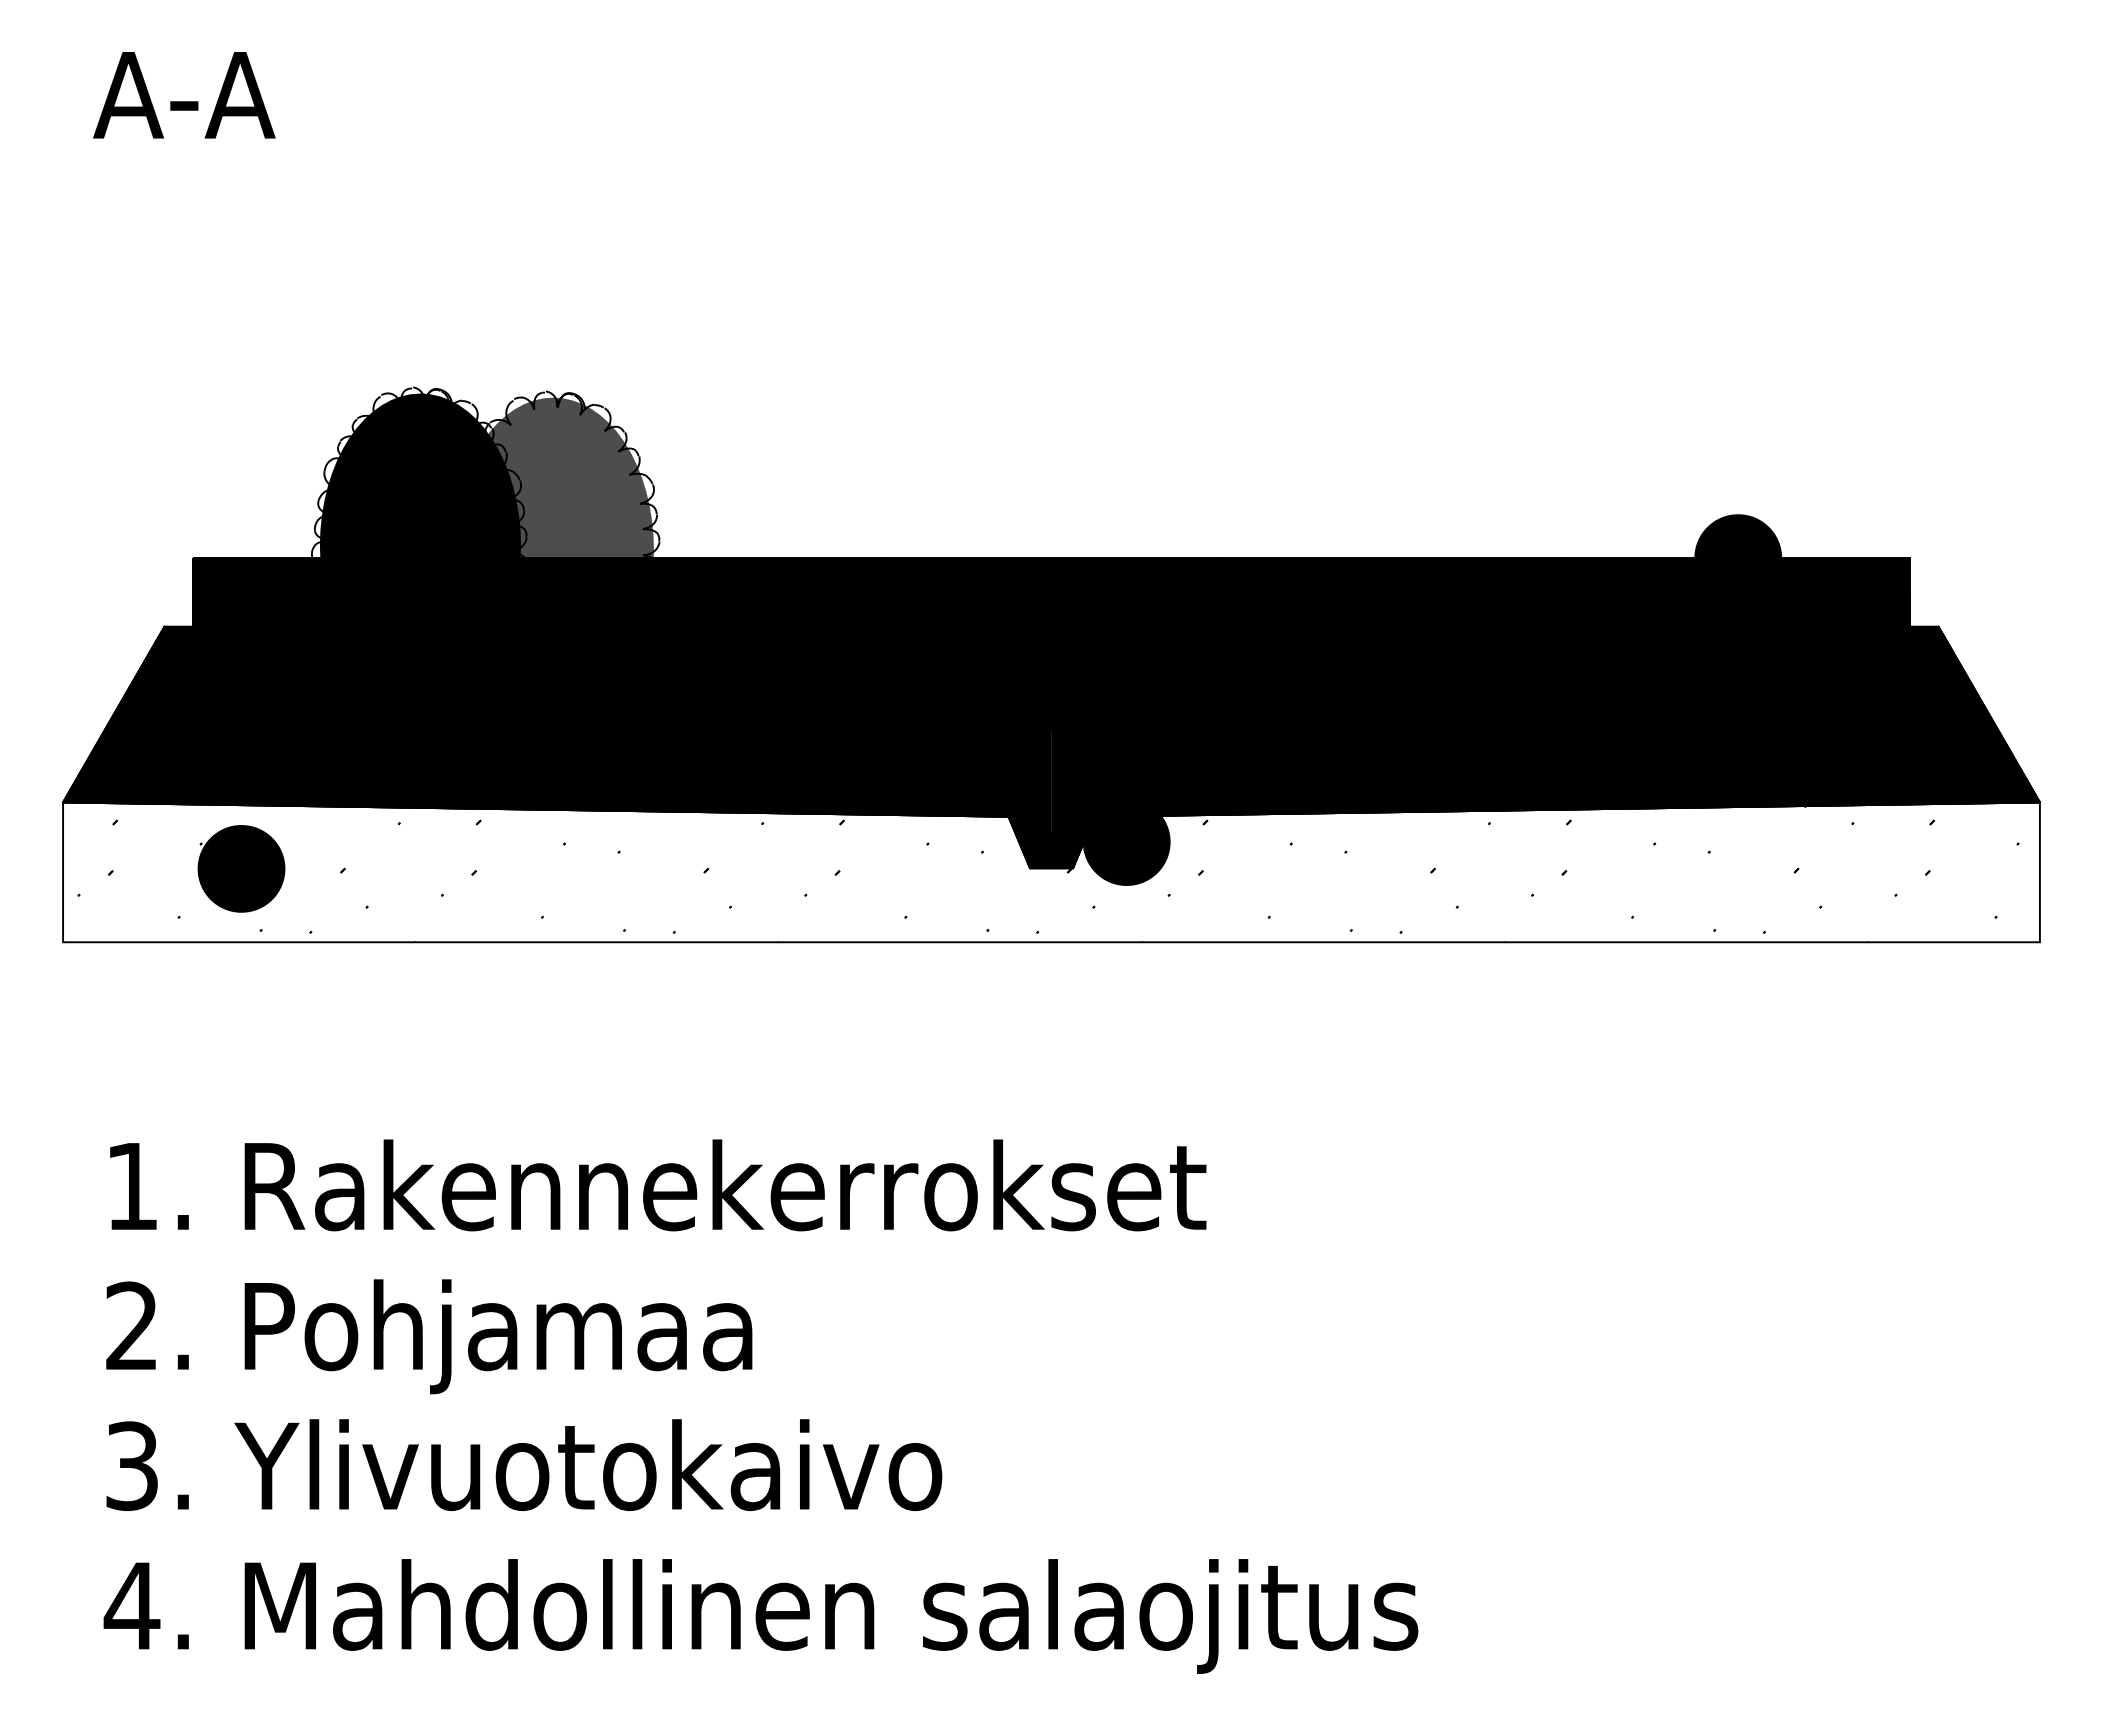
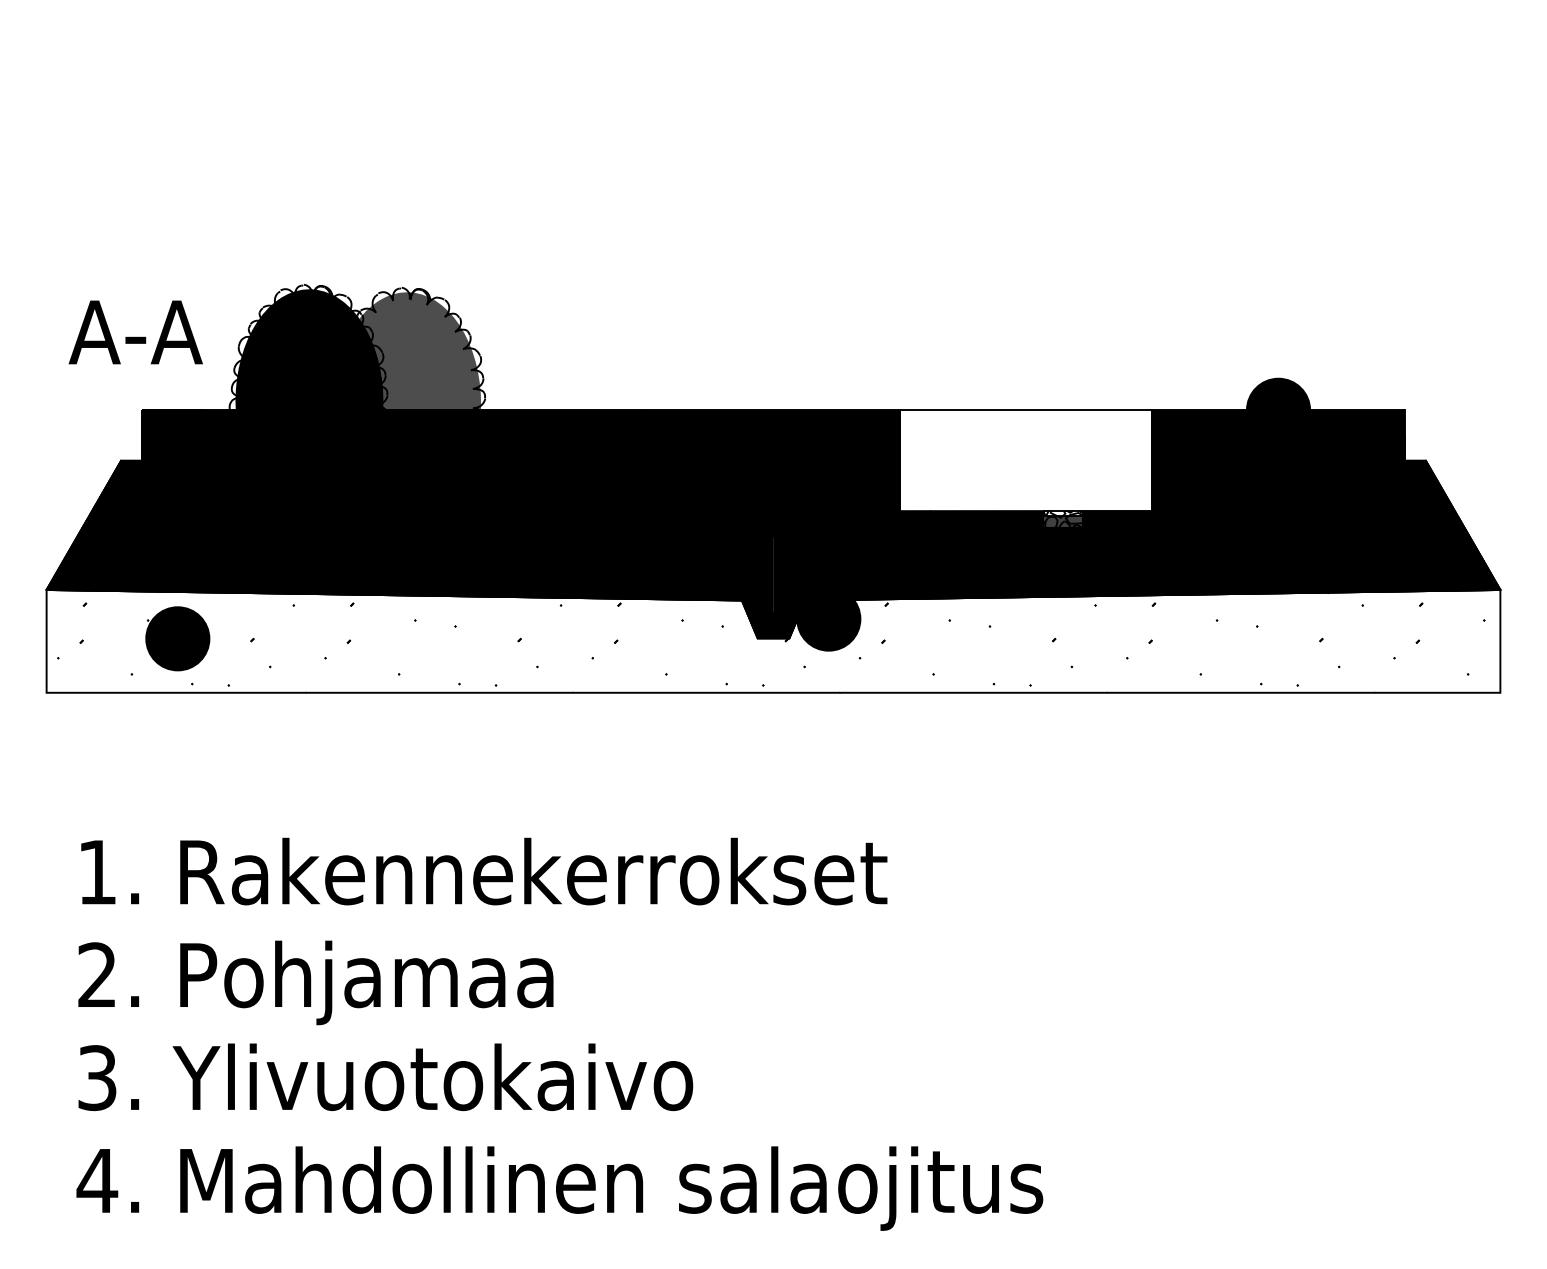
text: (184, 95) -> (135, 332), moved
fill: (1394, 643) -> (1025, 473), removed

